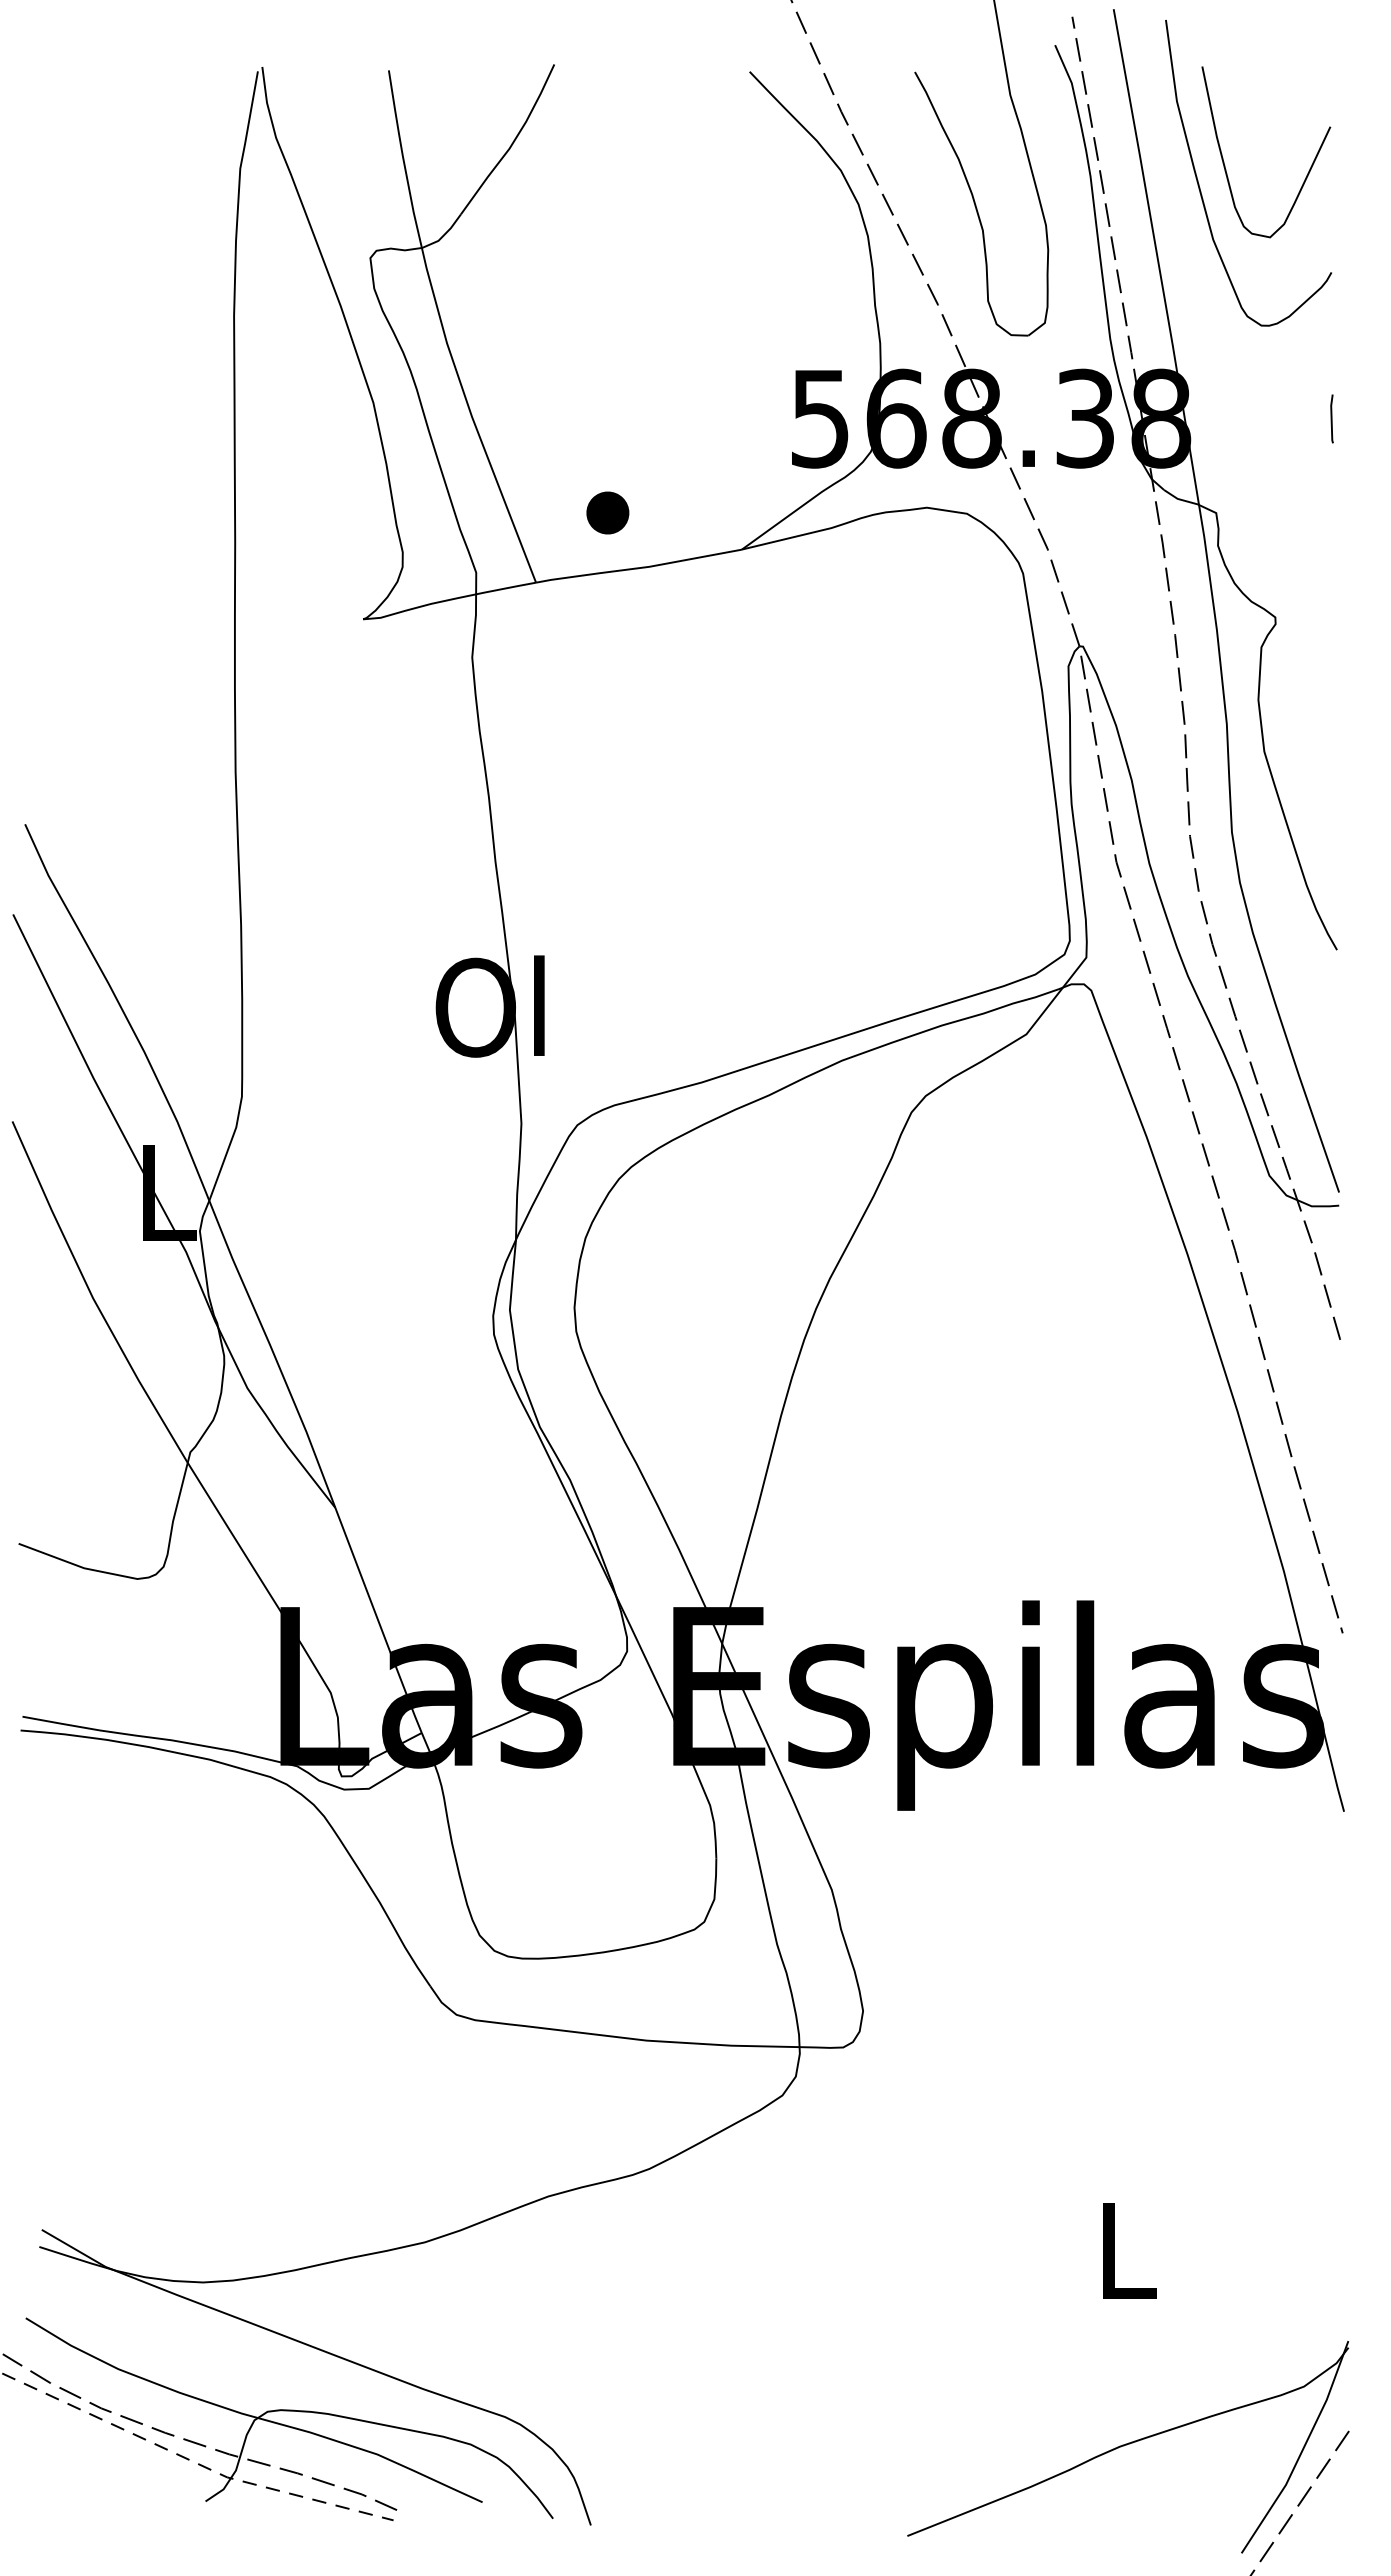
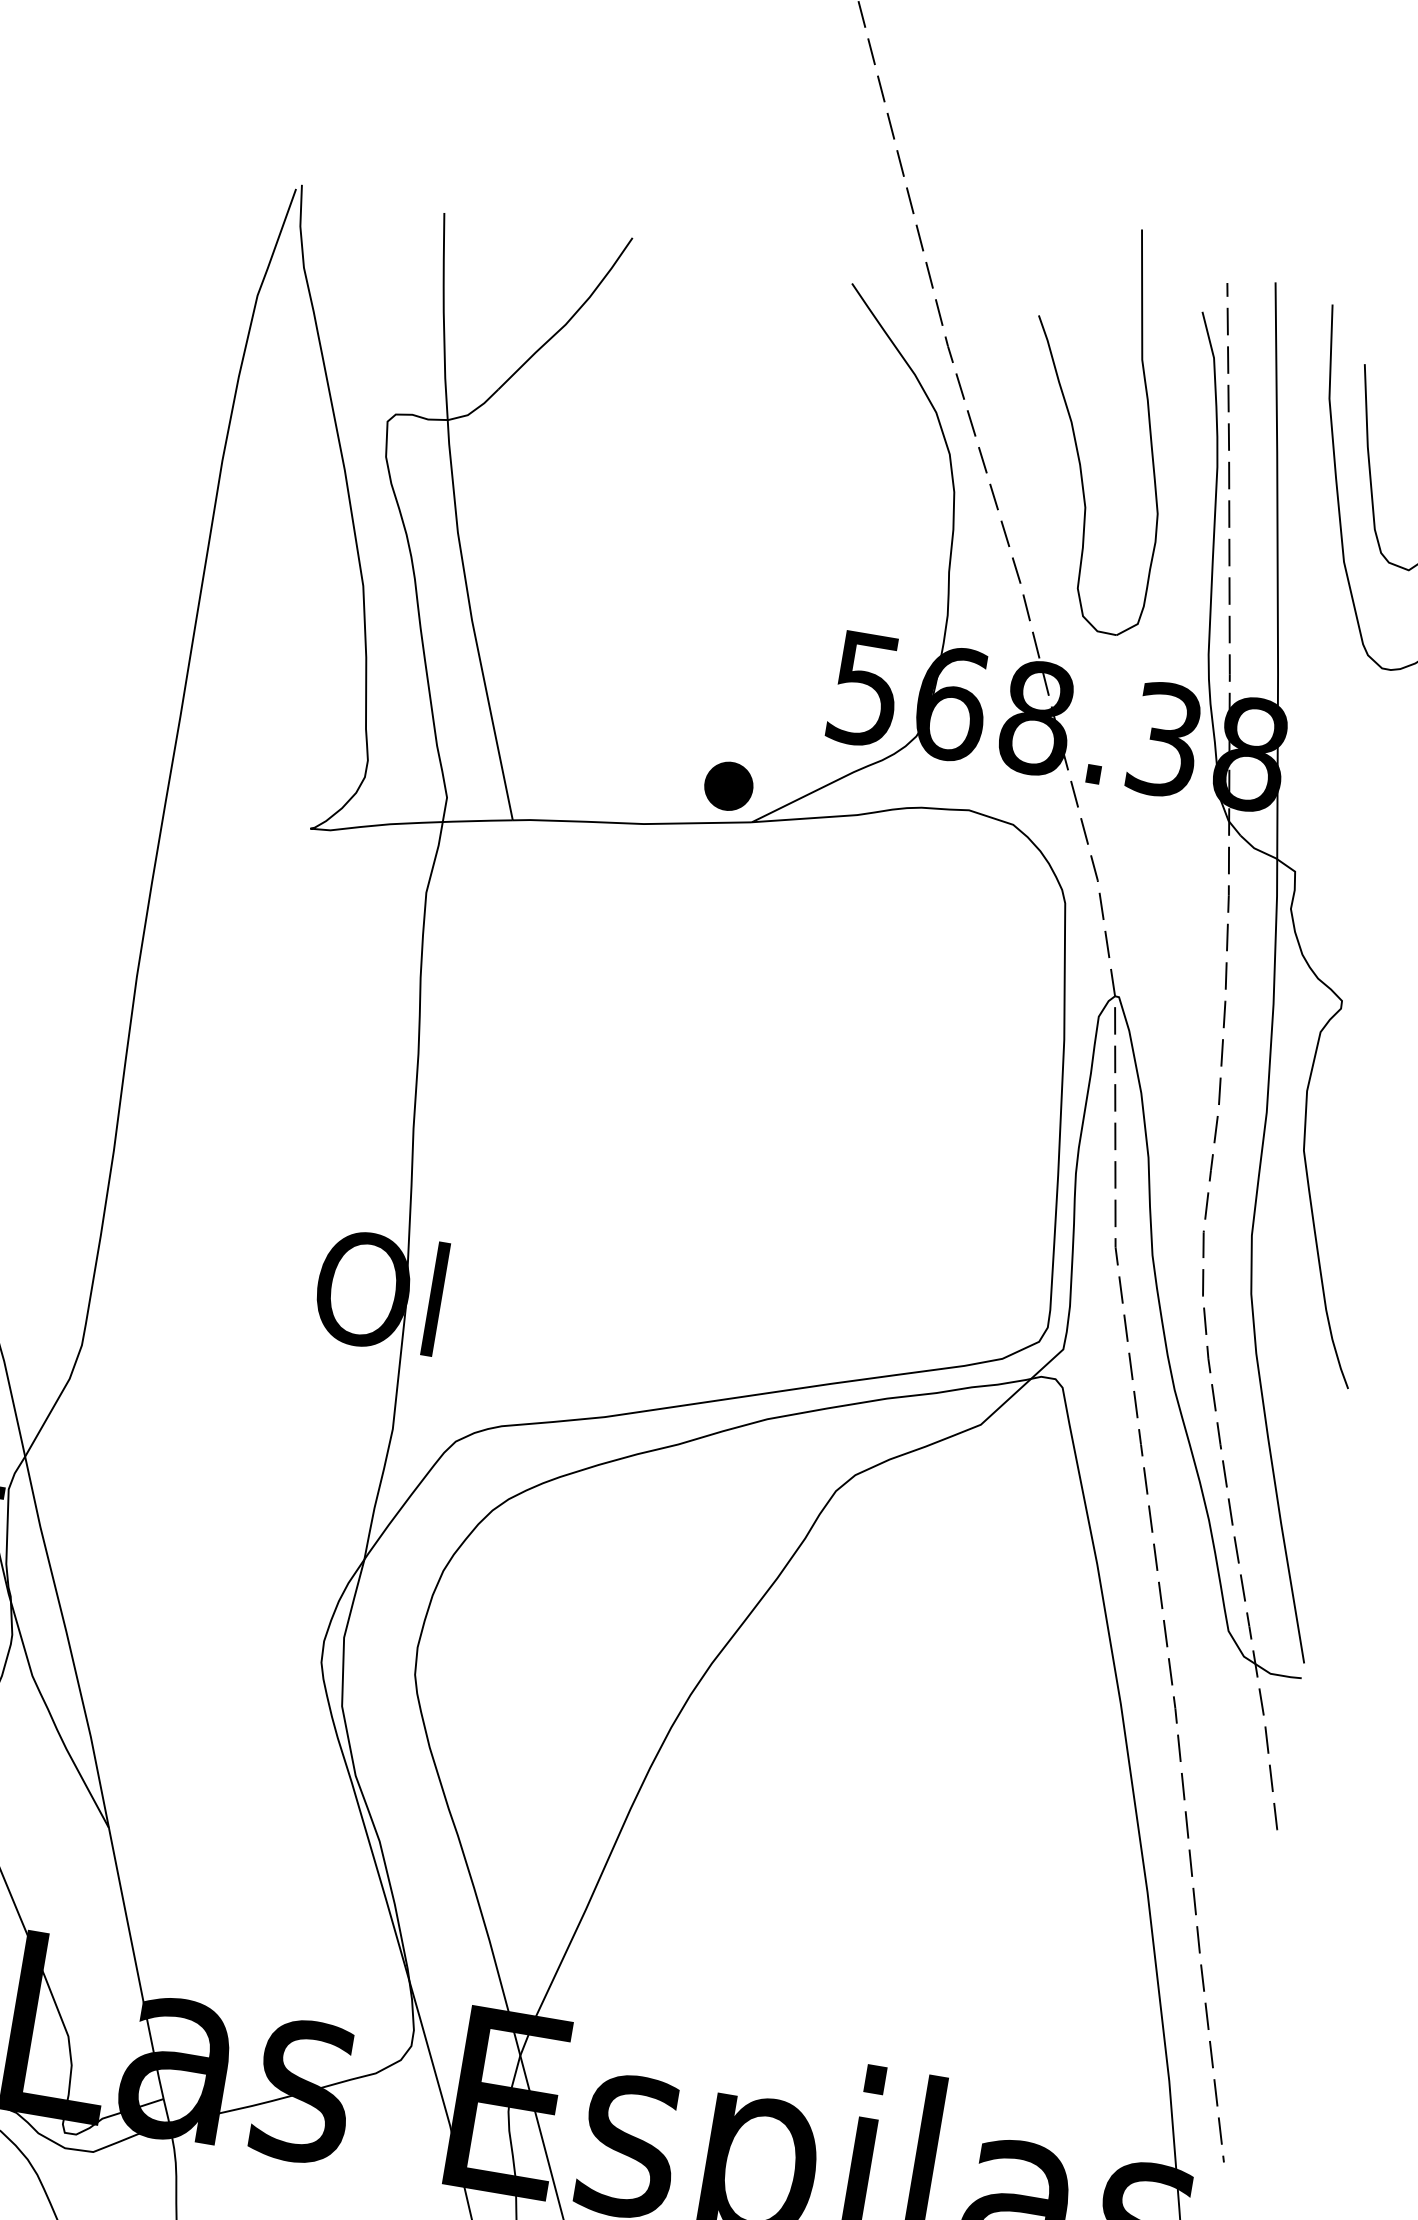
part: (607, 512) -> (728, 785), moved

